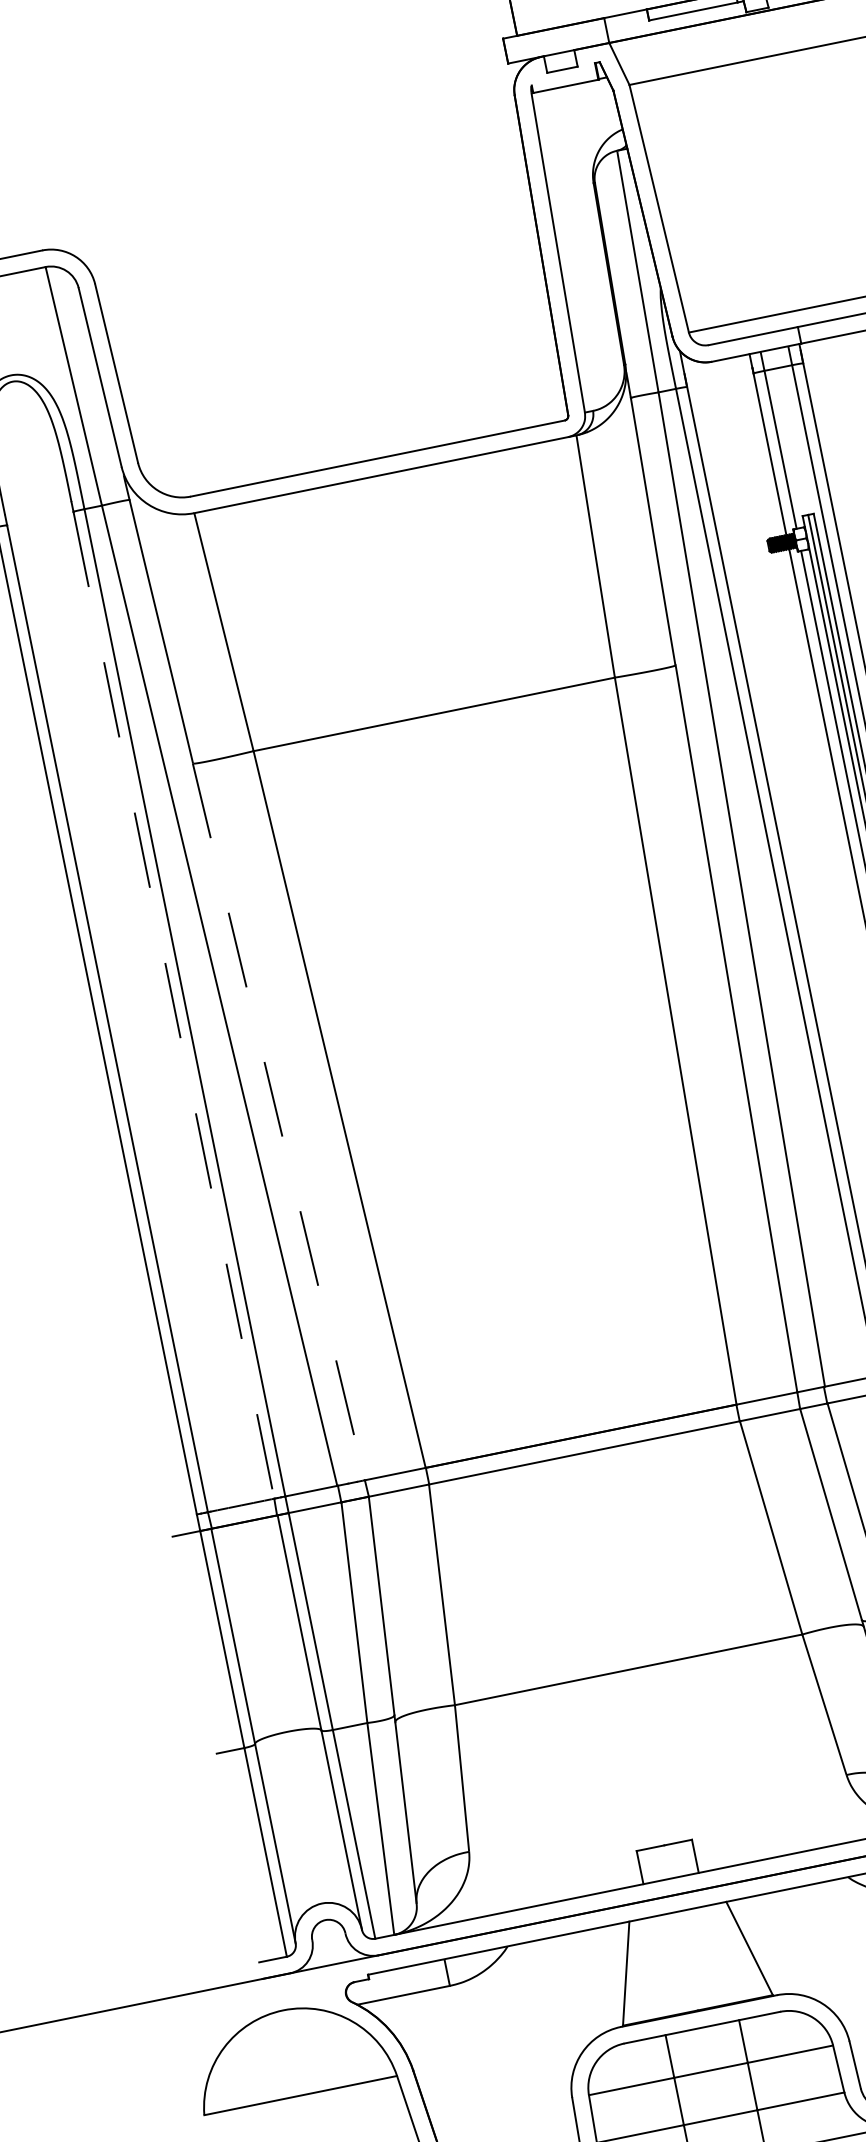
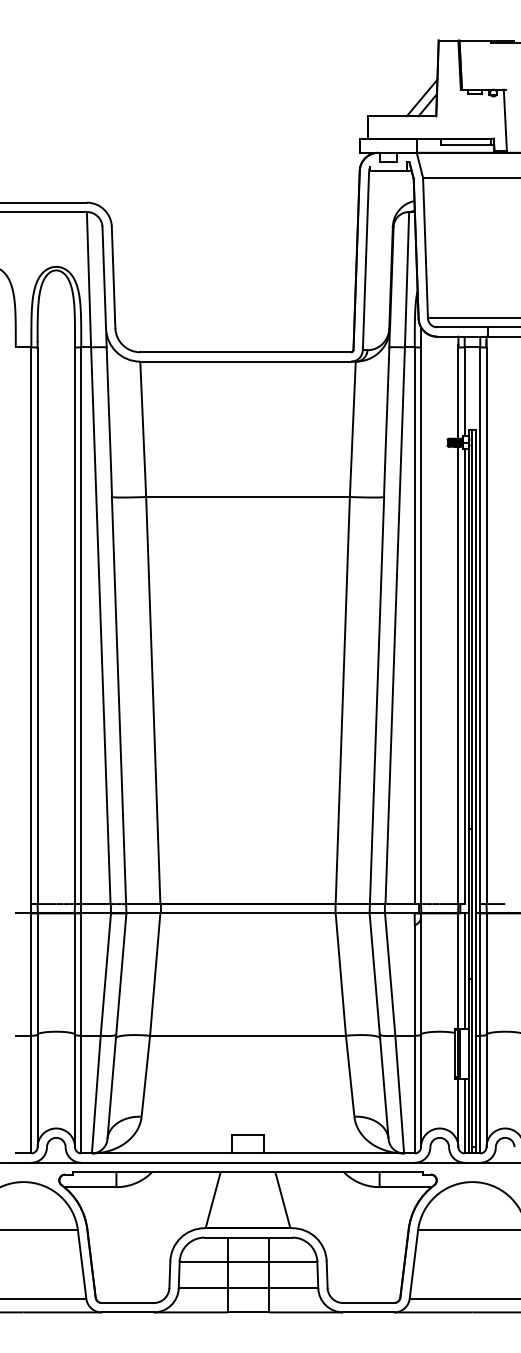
line: (174, 1006) -> (75, 626), dashed -> solid
line: (279, 1121) -> (119, 700), dashed -> solid

